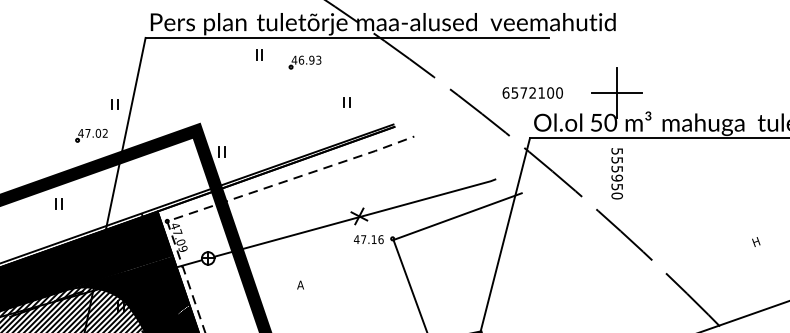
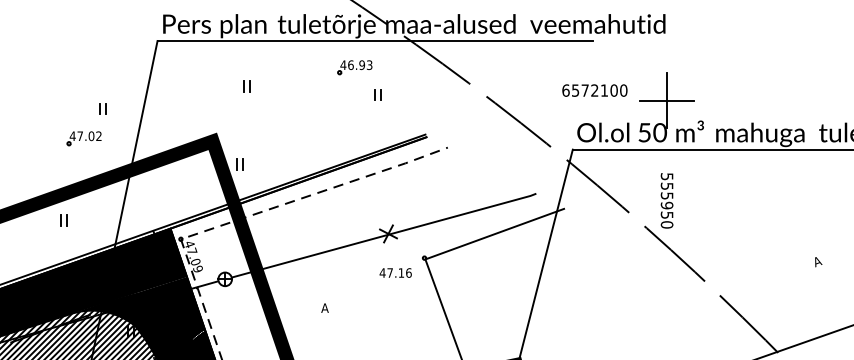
part: (259, 54) -> (246, 86), moved
part: (304, 62) -> (354, 67), moved
text: (532, 92) -> (594, 90), moved
part: (346, 102) -> (377, 94), moved
part: (115, 104) -> (102, 108), moved
part: (90, 135) -> (83, 138), moved
text: (616, 173) -> (666, 200), moved
text: (368, 239) -> (395, 272), moved
text: (756, 241) -> (817, 261), H -> A

